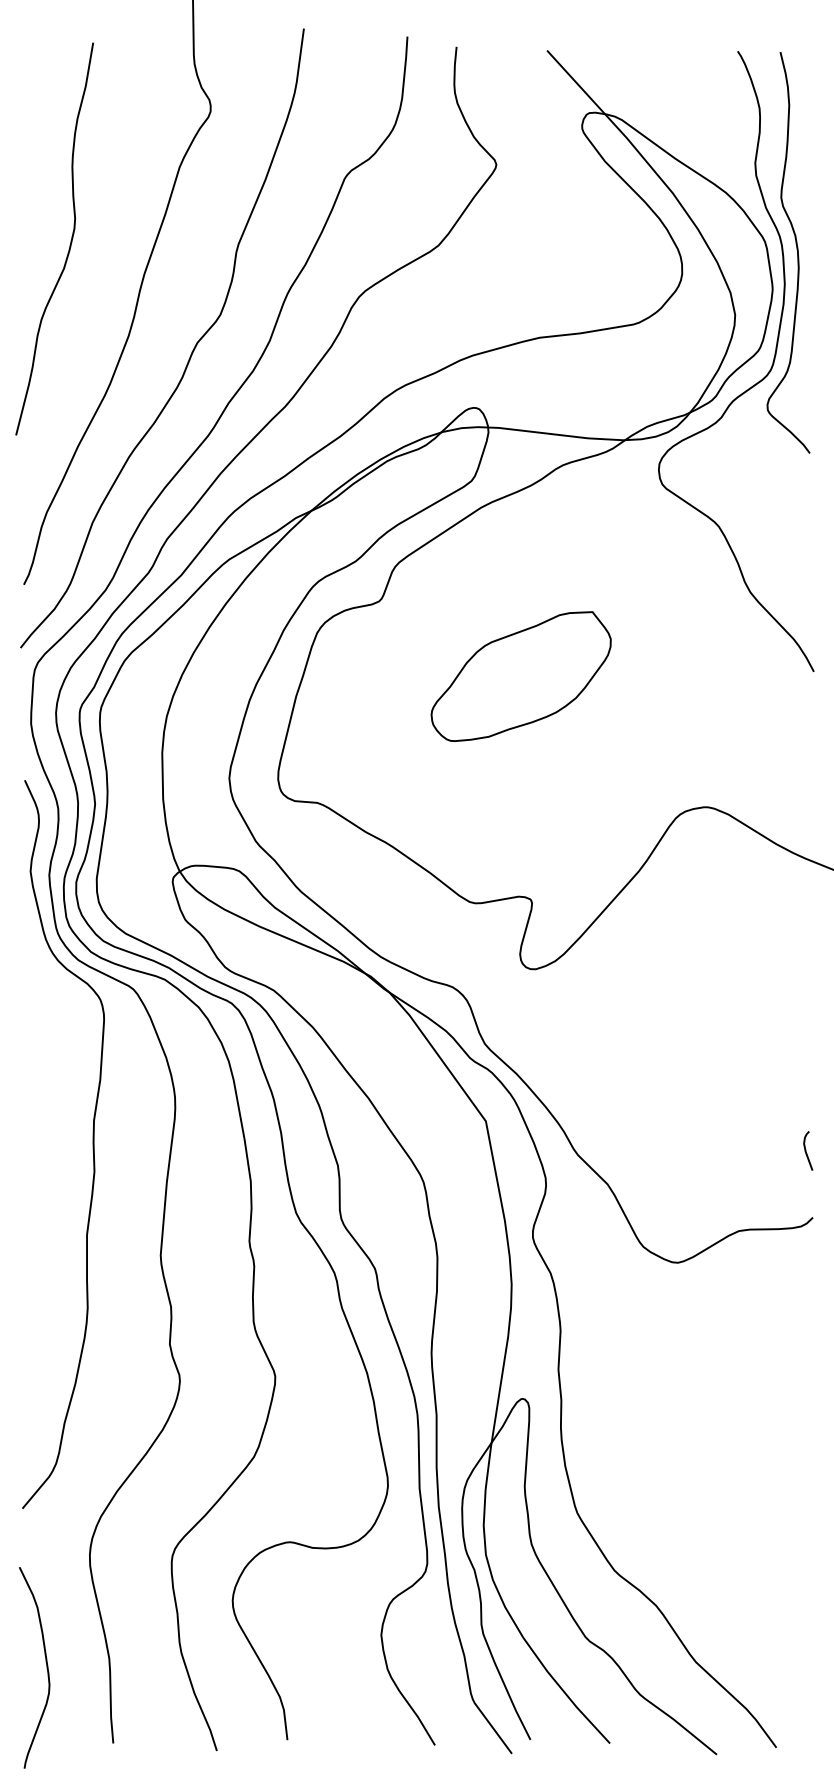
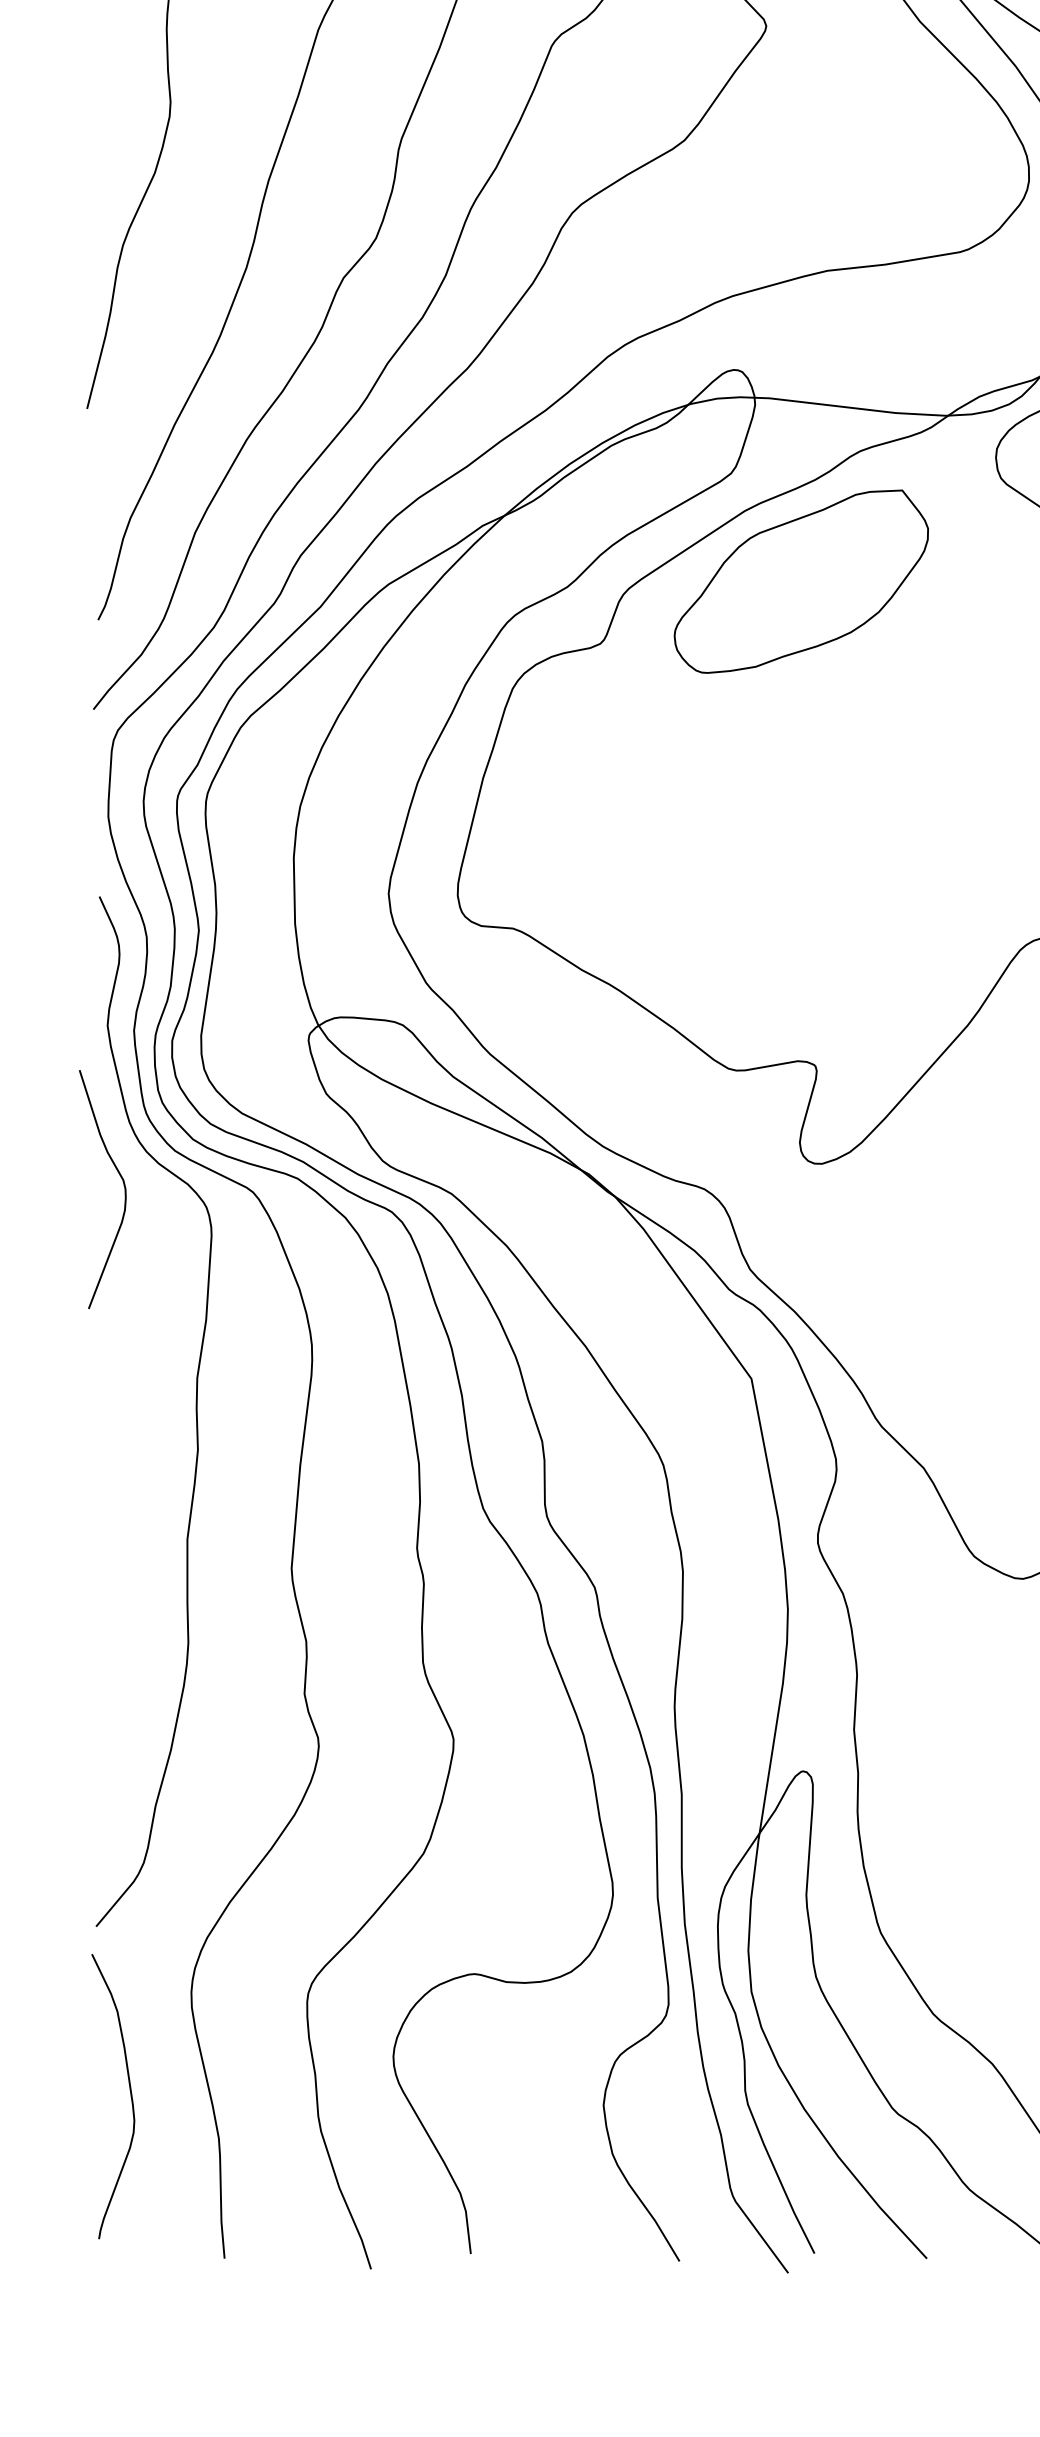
part: (520, 676) -> (800, 581), moved
curve: (39, 979) -> (120, 1178), added
curve: (46, 1667) -> (130, 2096), moved

